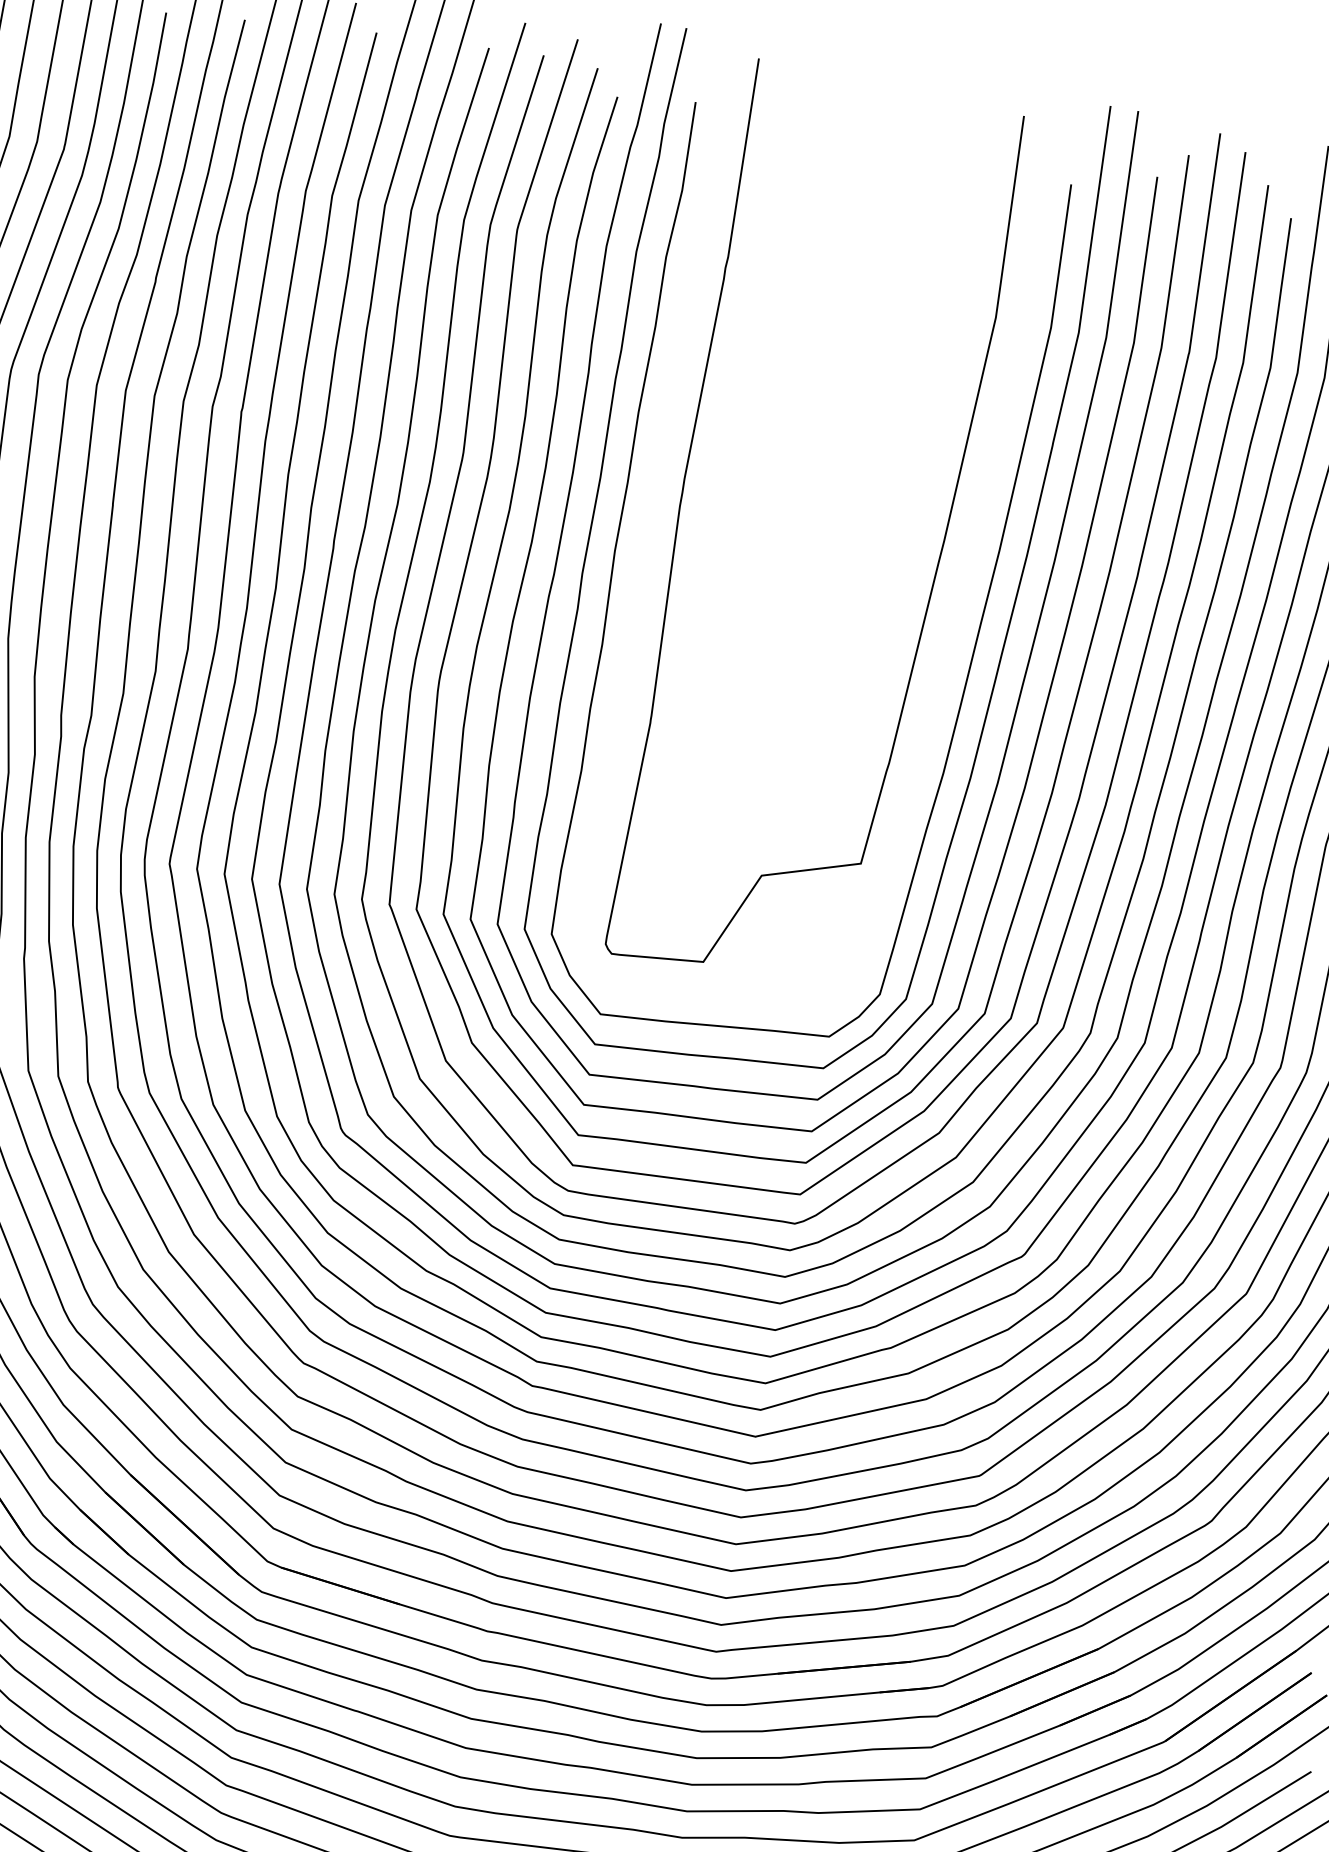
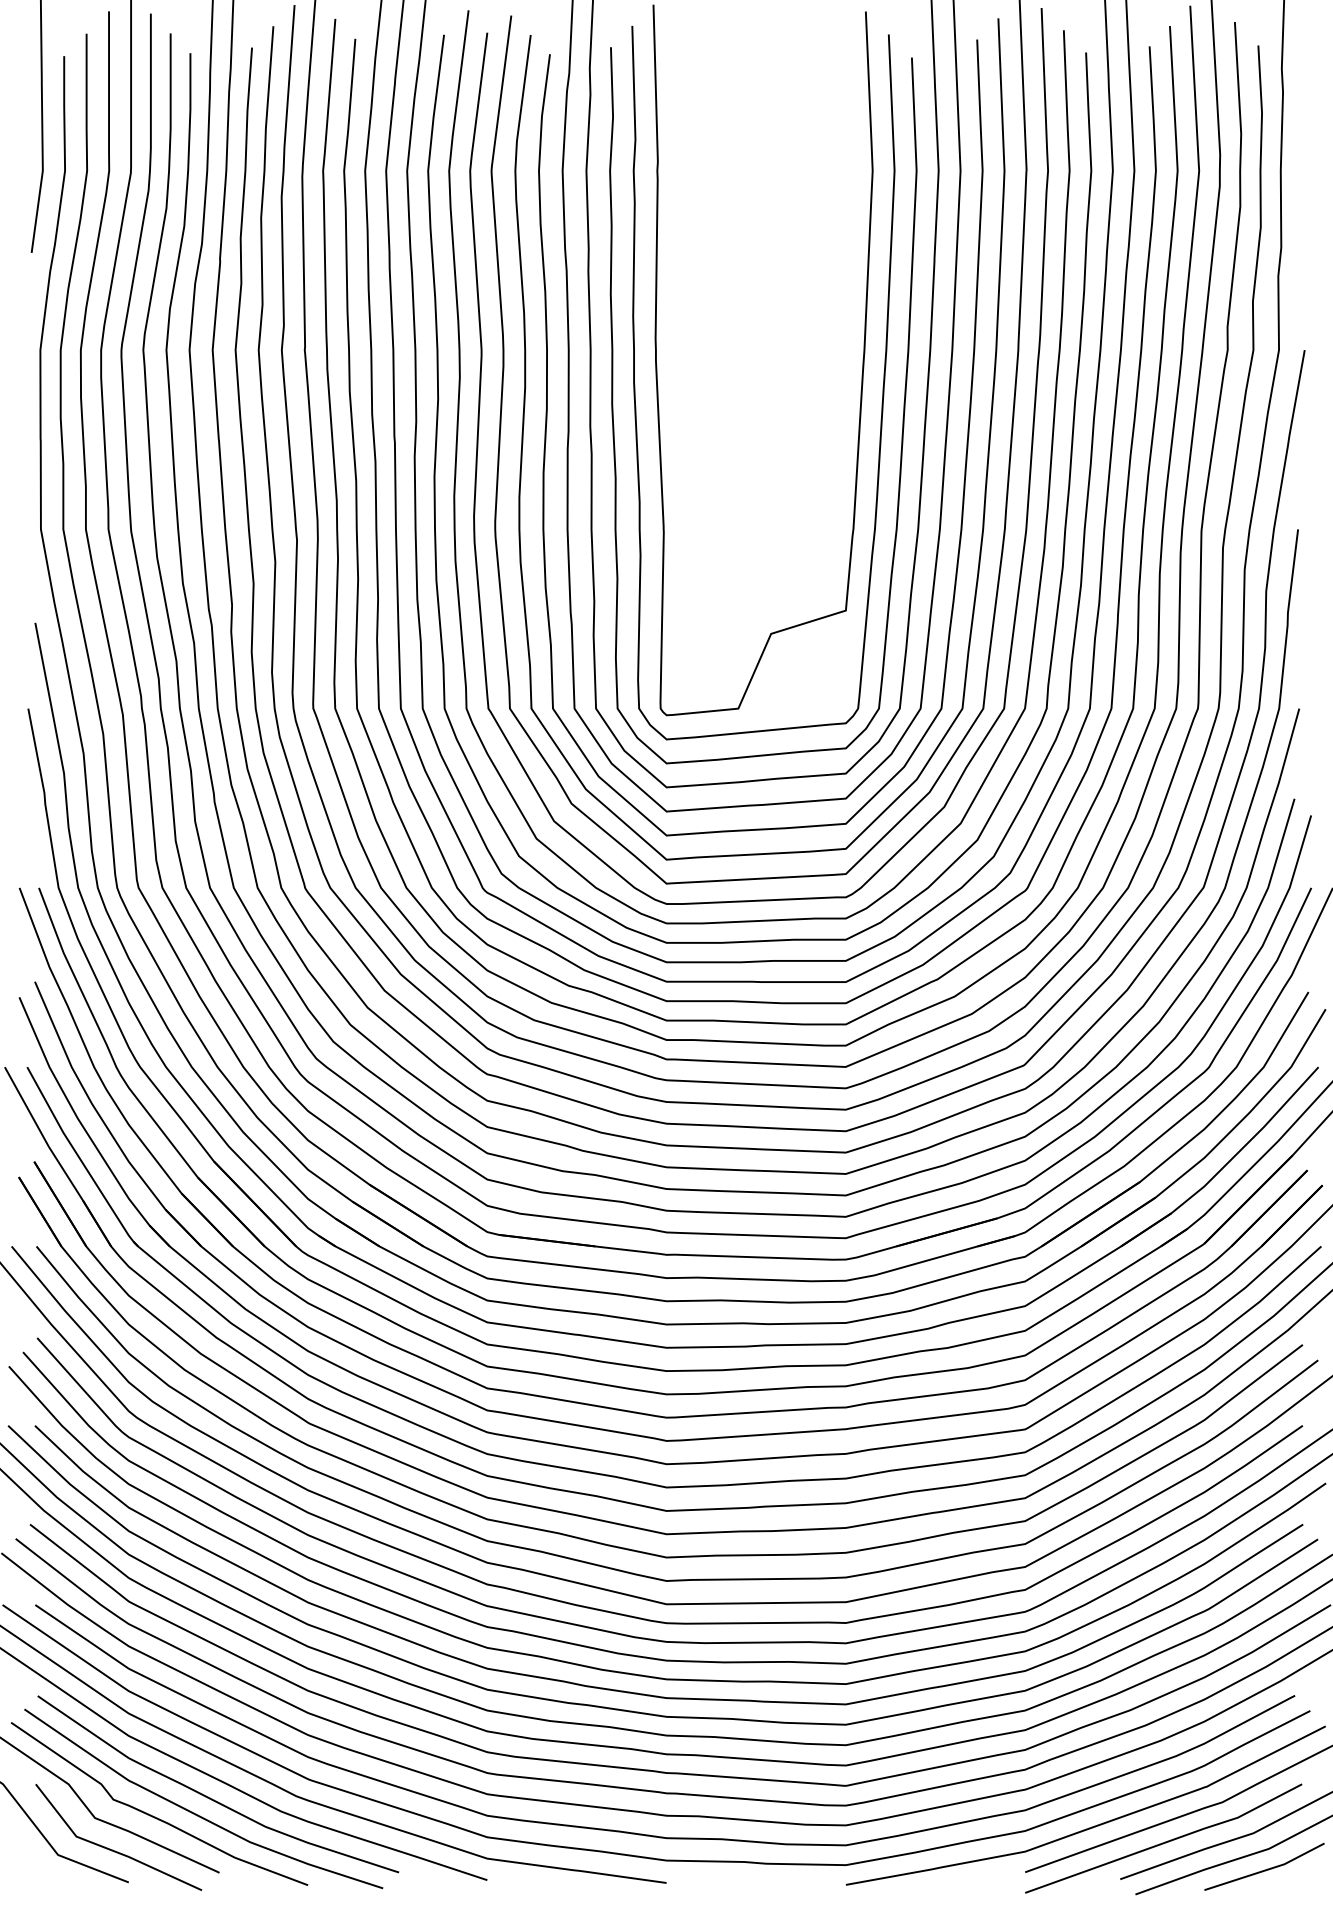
curve: (958, 590) -> (882, 386), added

